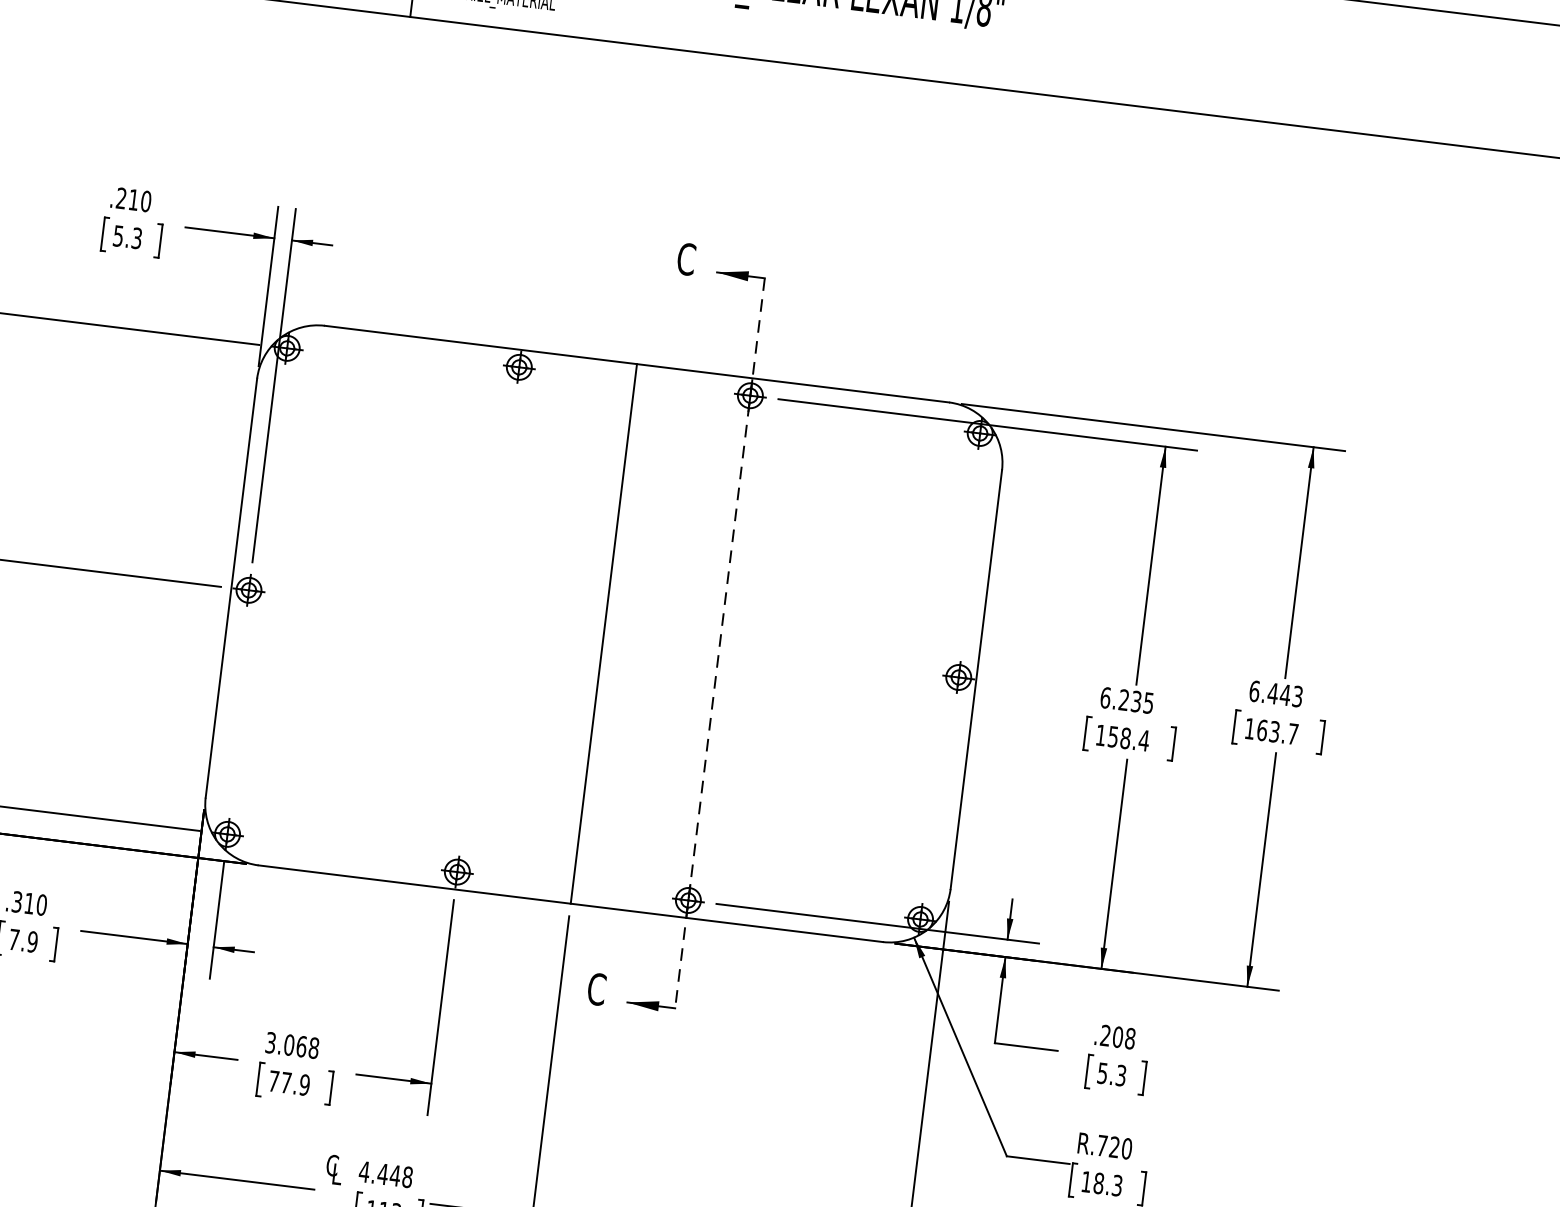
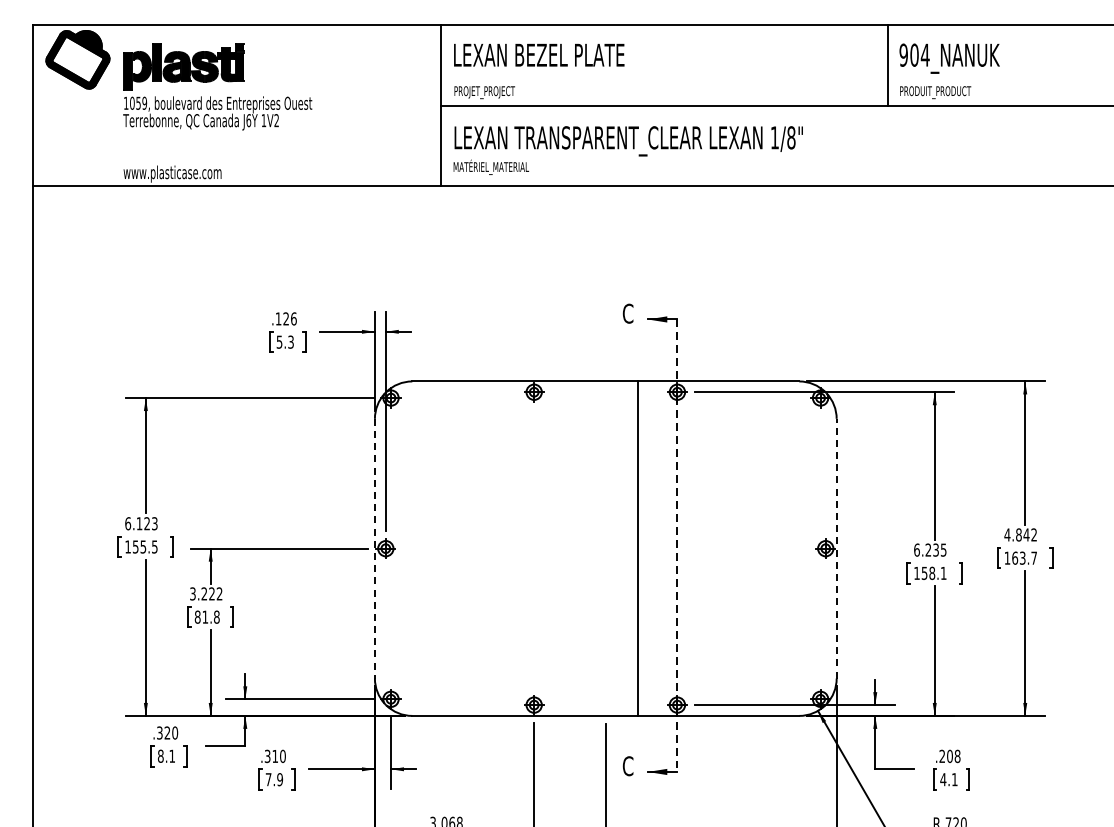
text: (132, 199) -> (285, 318), .210 -> .126
line: (230, 587) -> (374, 548), solid -> dashed
line: (603, 633) -> (637, 548), moved
line: (976, 679) -> (836, 548), solid -> dashed
text: (1275, 693) -> (1020, 534), 6.443 -> 4.842
text: (1143, 740) -> (943, 573), 158.4 -> 158.1
text: (1111, 1074) -> (948, 779), 5.3 -> 4.1

